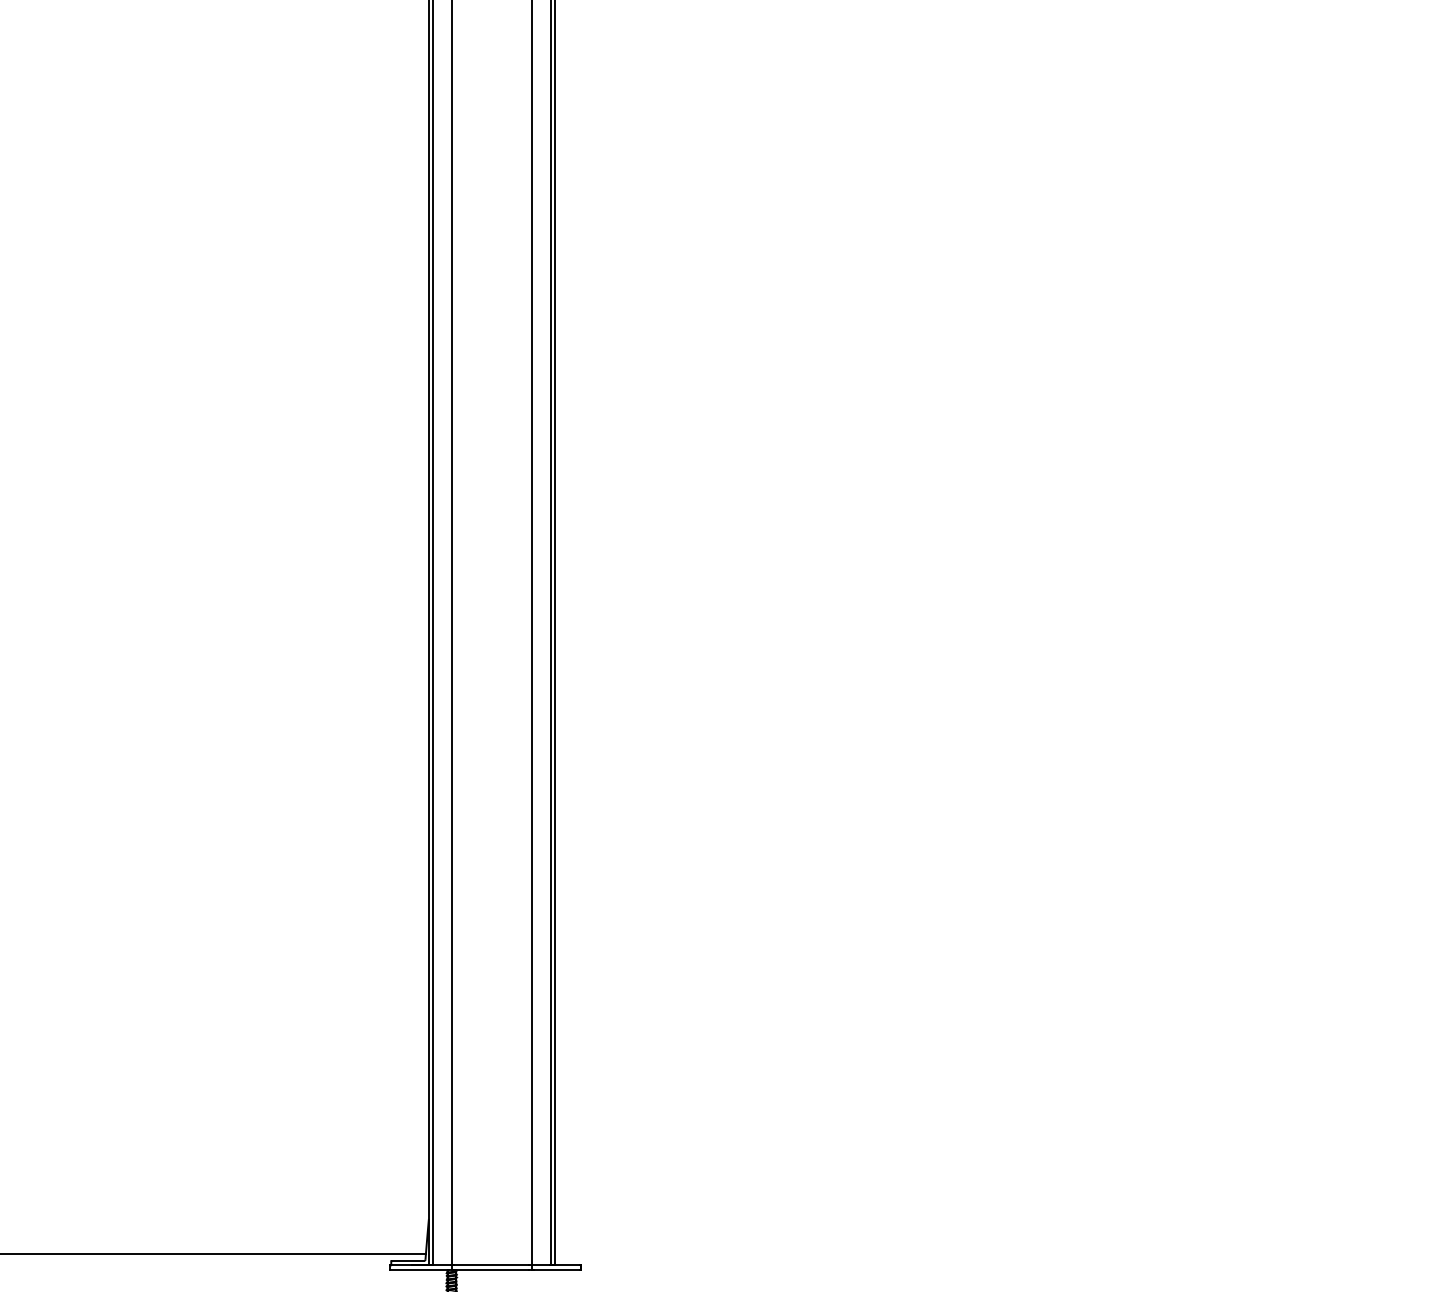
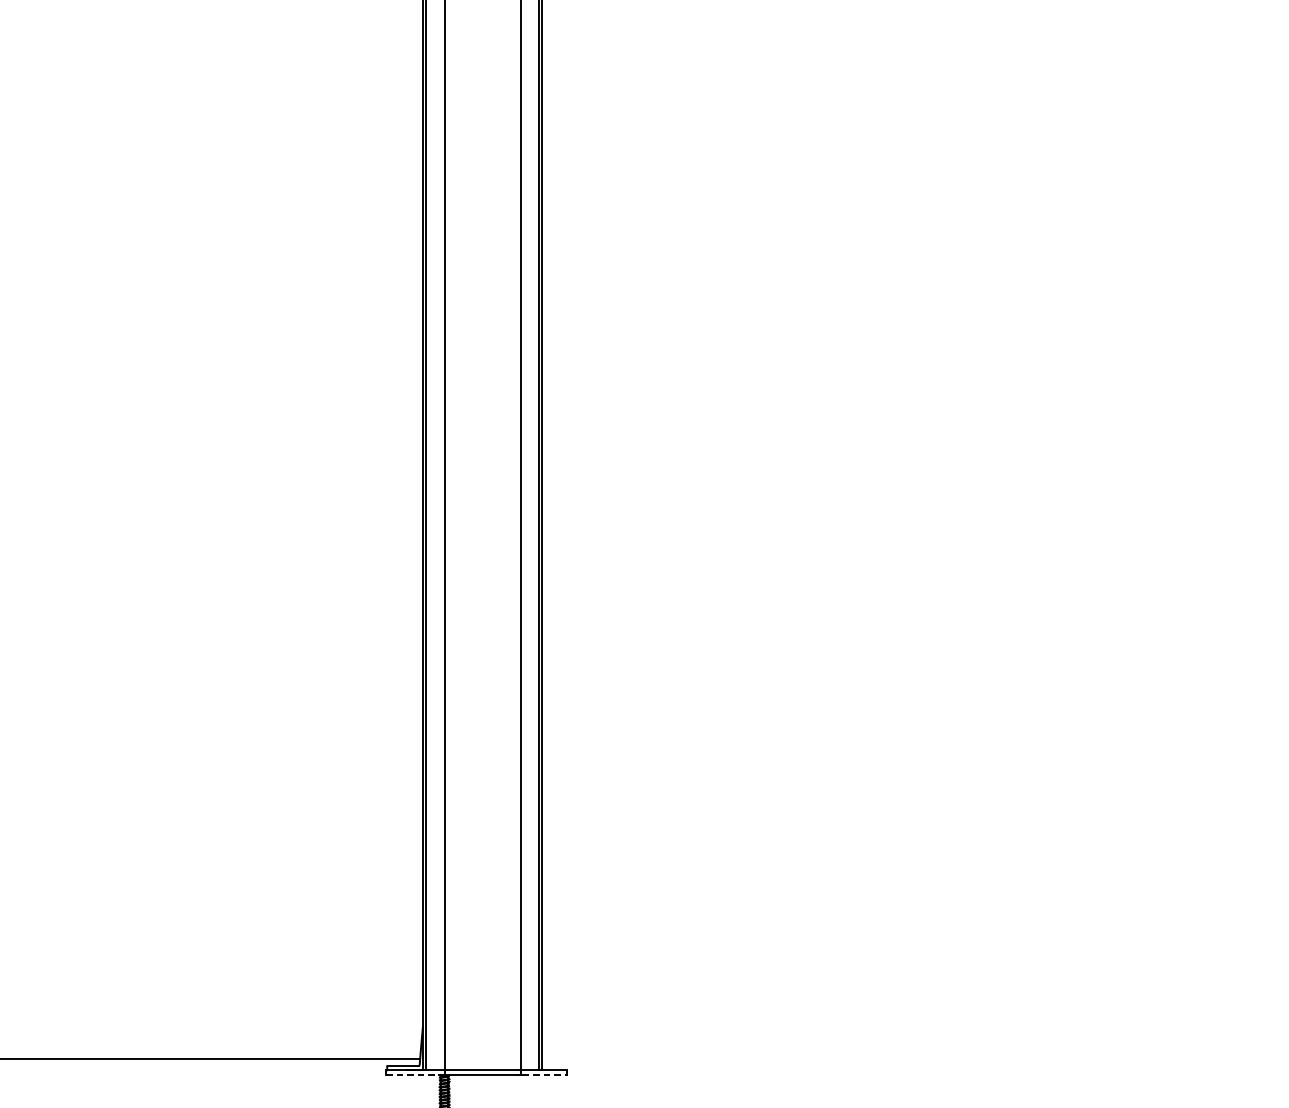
line: (419, 1270) -> (414, 1075), solid -> dashed
line: (556, 1270) -> (544, 1075), solid -> dashed

